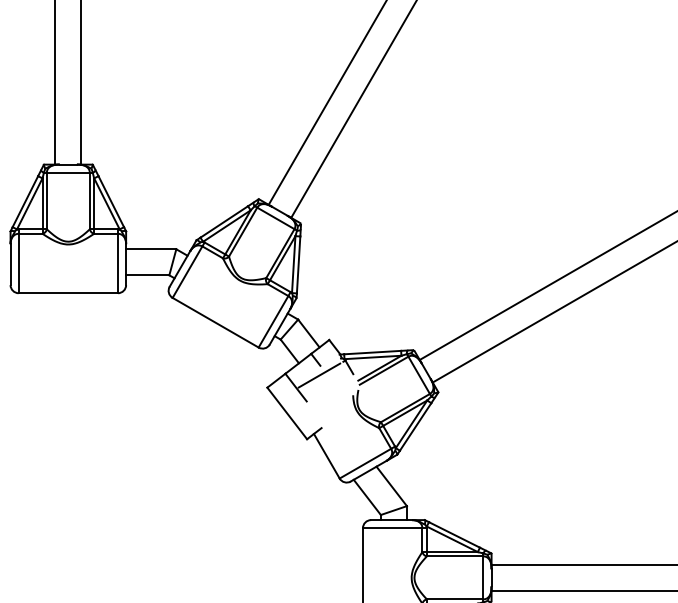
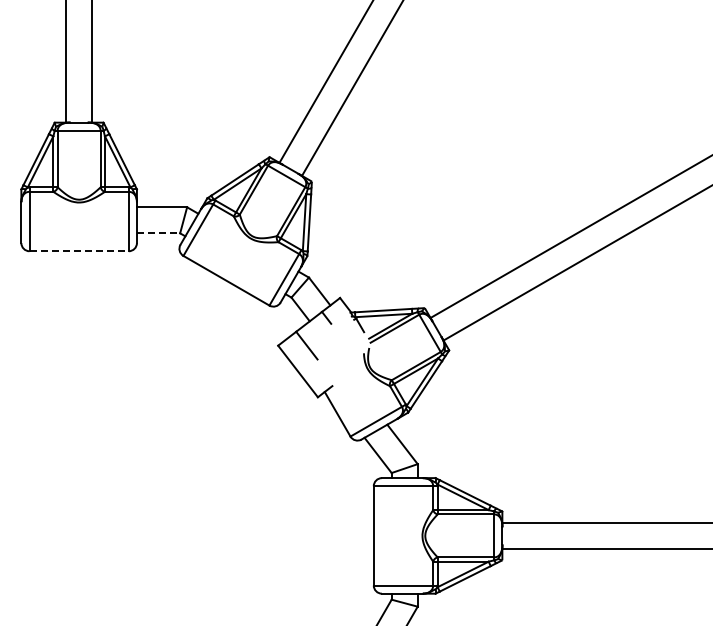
line: (147, 275) -> (158, 233), solid -> dashed
line: (68, 293) -> (79, 251), solid -> dashed
line: (318, 375) -> (329, 333), removed

